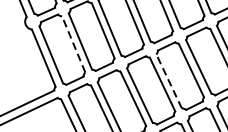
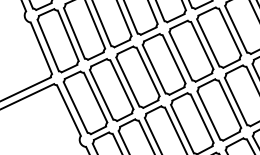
line: (73, 43) -> (68, 35), dashed -> solid
line: (169, 81) -> (154, 69), dashed -> solid

